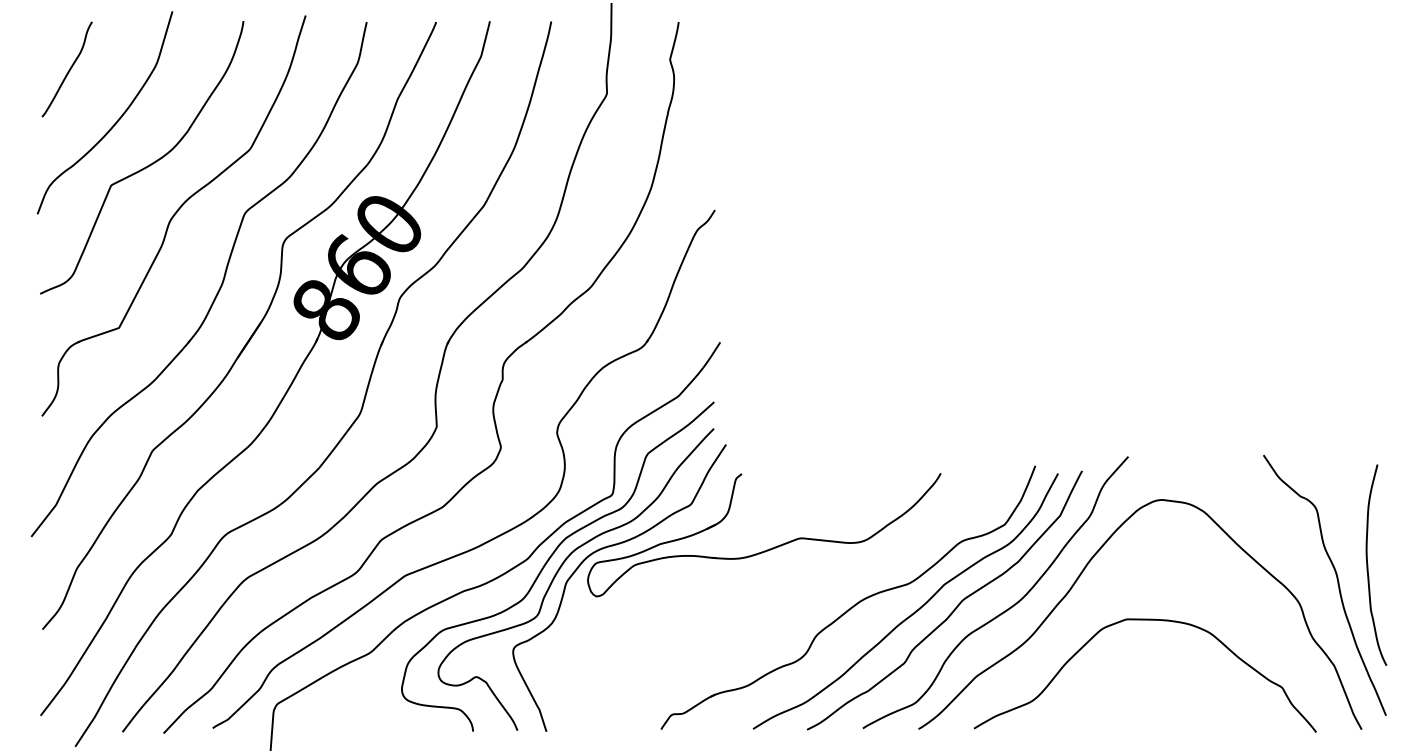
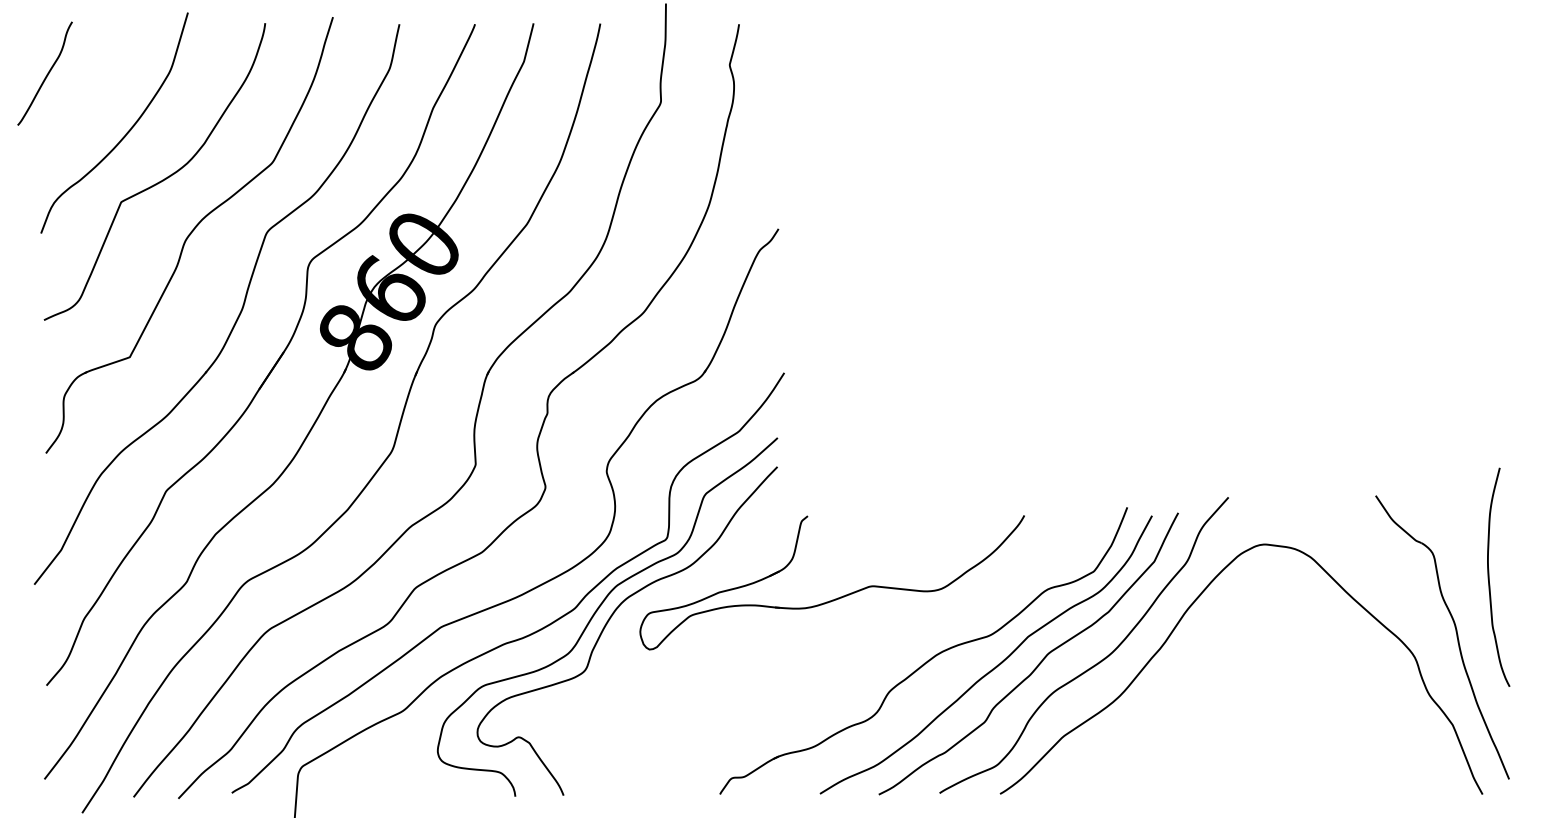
curve: (68, 70) -> (46, 74), moved
curve: (606, 548) -> (660, 597), removed
curve: (1368, 564) -> (1489, 576), moved
curve: (1145, 620) -> (1247, 675), removed

